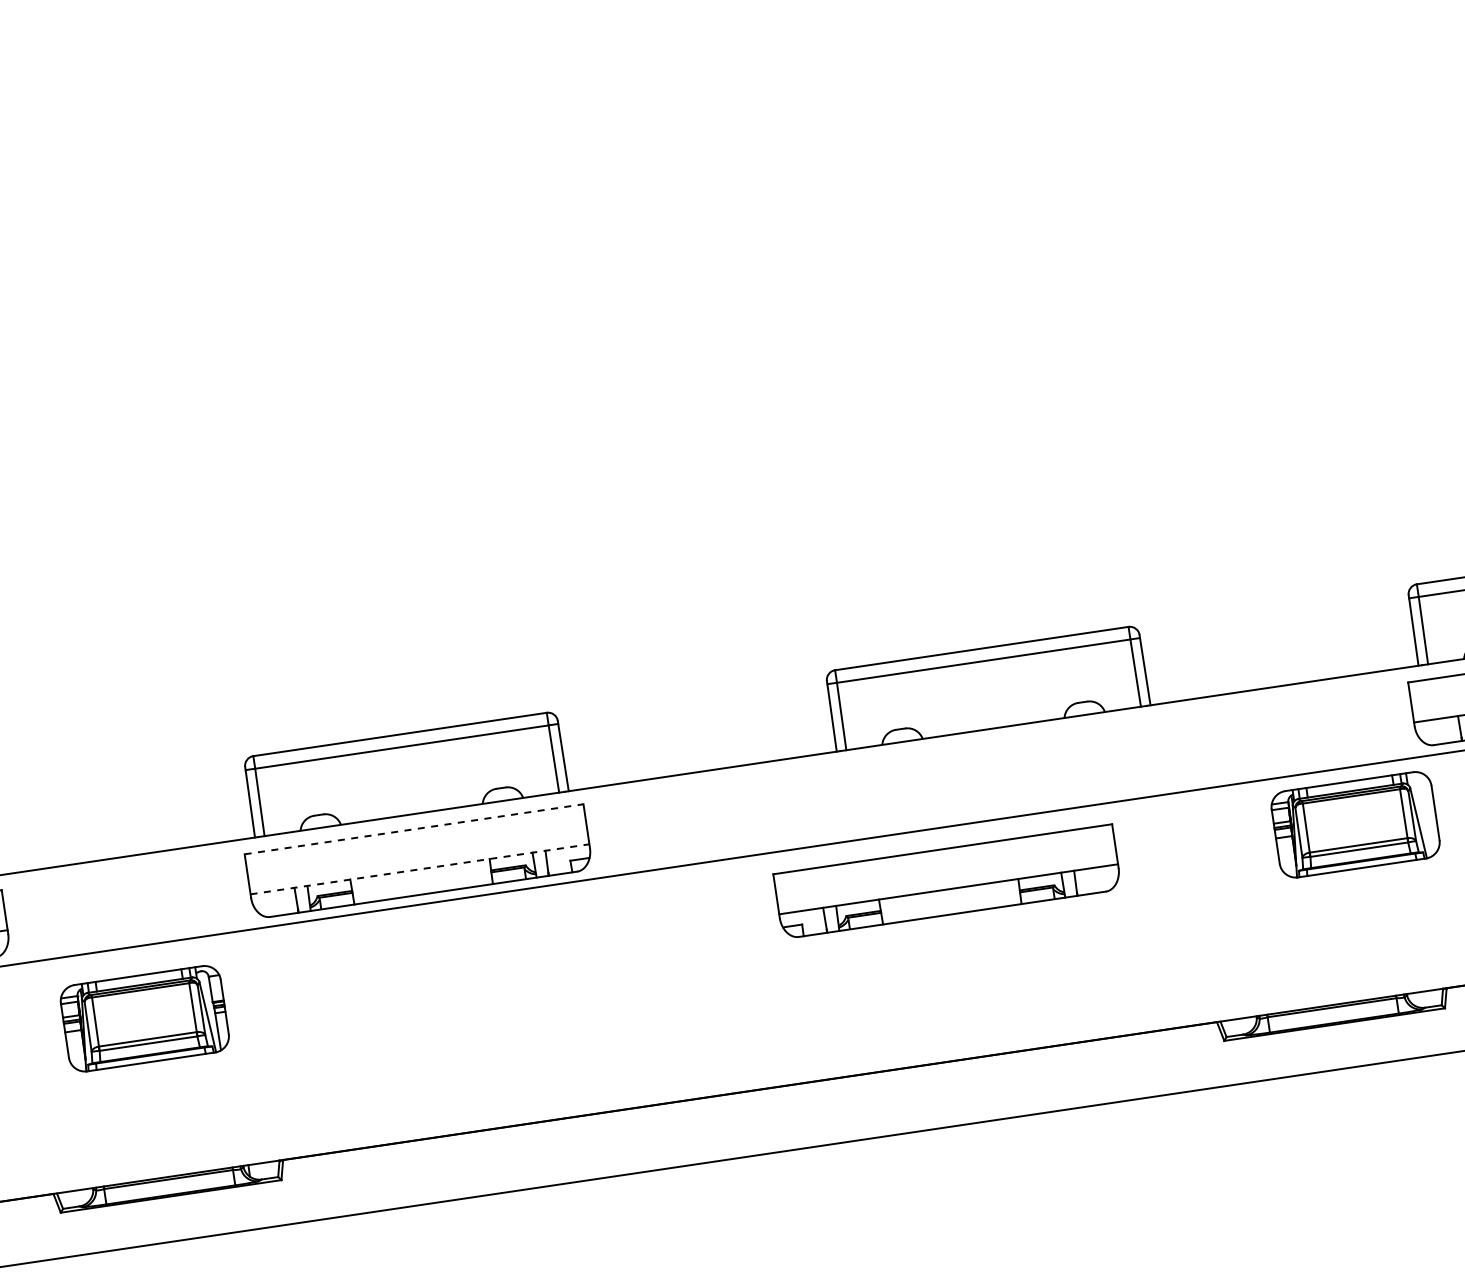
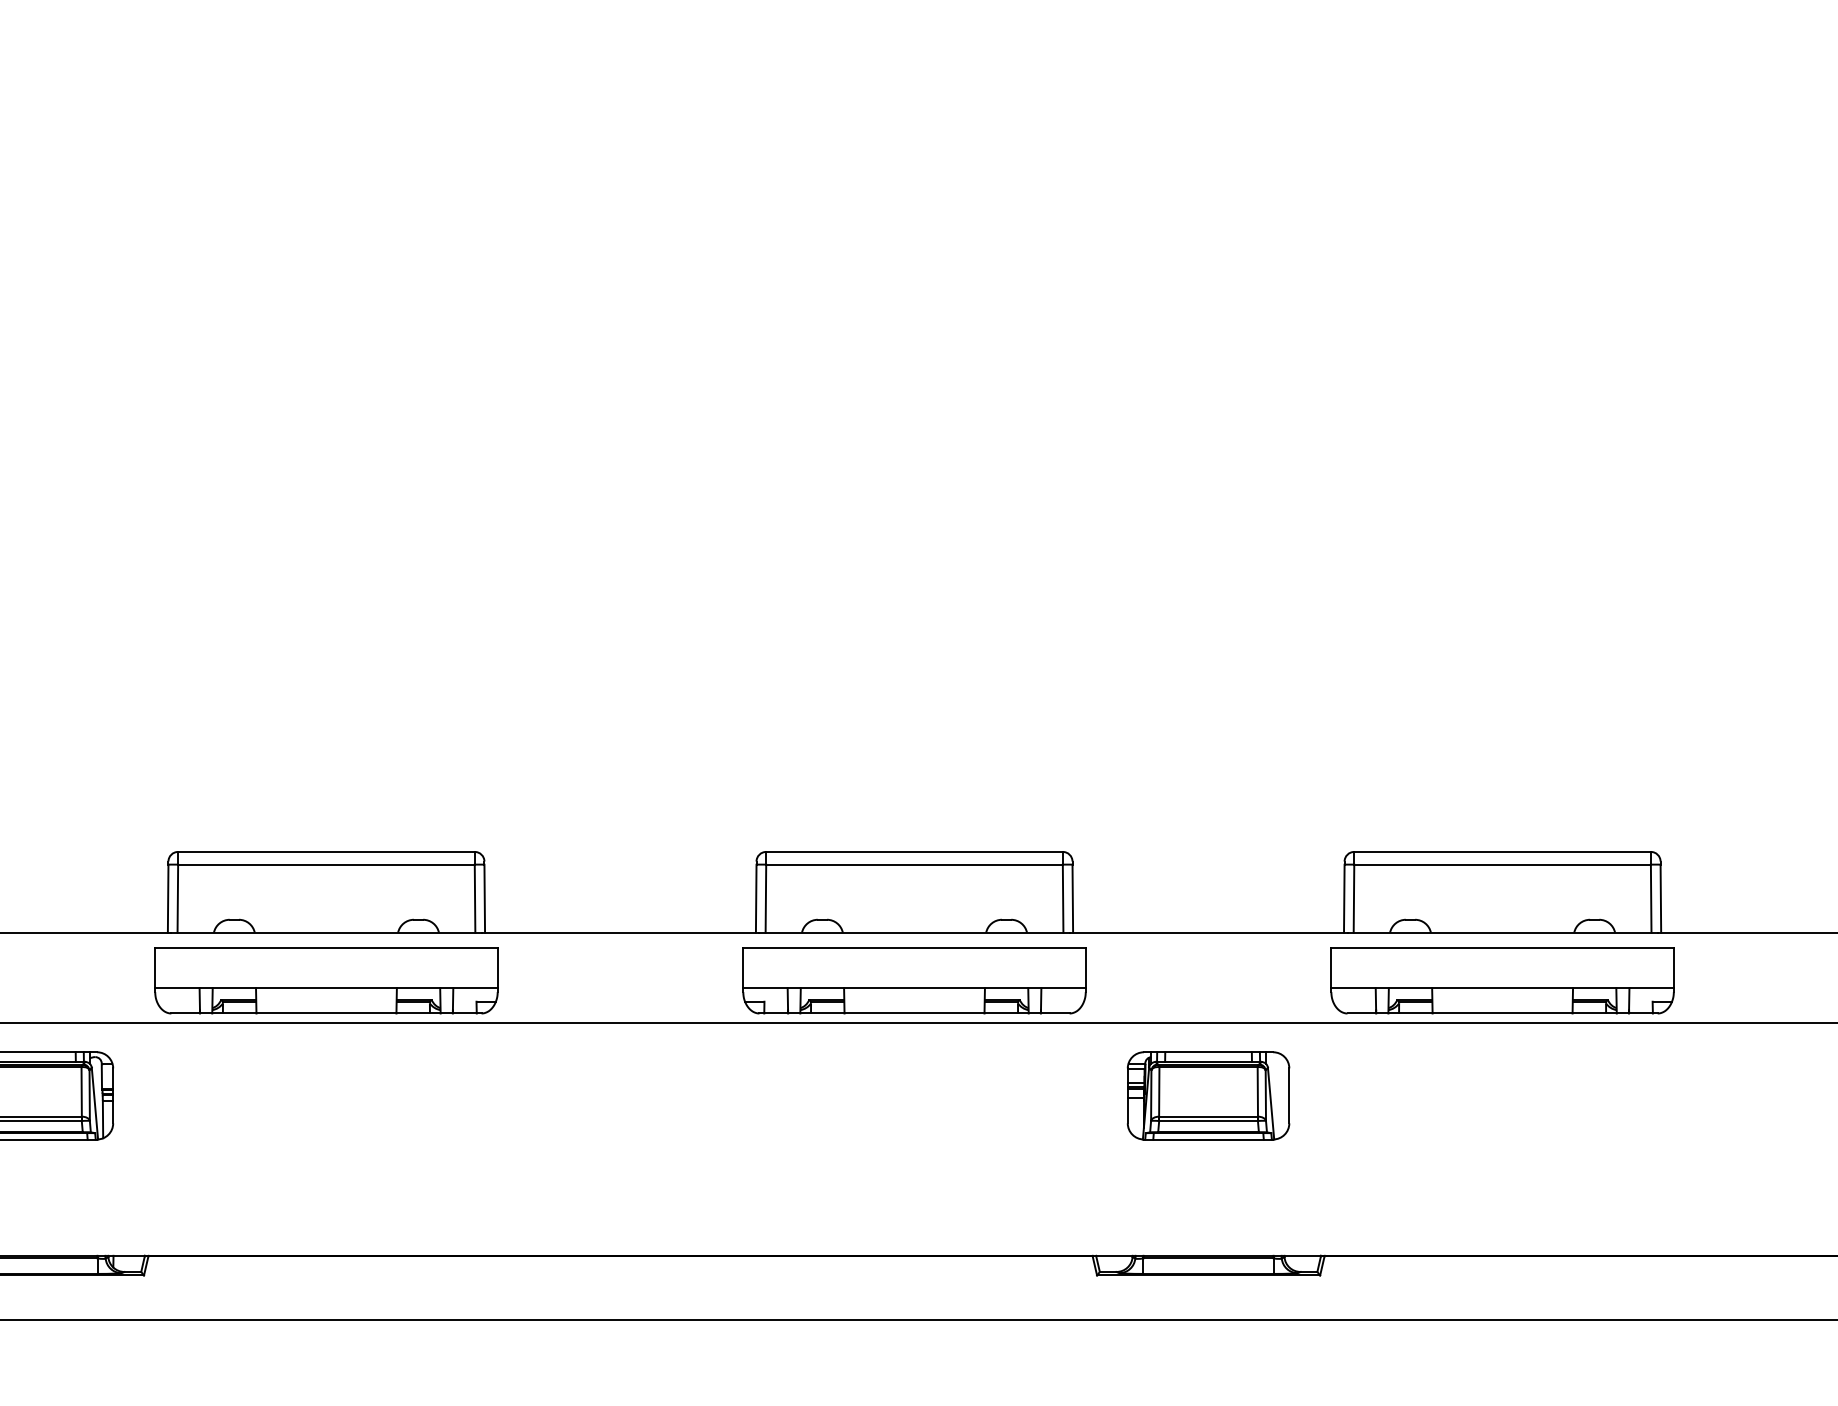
part: (1355, 824) -> (1208, 1095), moved
line: (414, 829) -> (326, 947), dashed -> solid
line: (420, 869) -> (326, 988), dashed -> solid
part: (947, 881) -> (914, 980), moved

